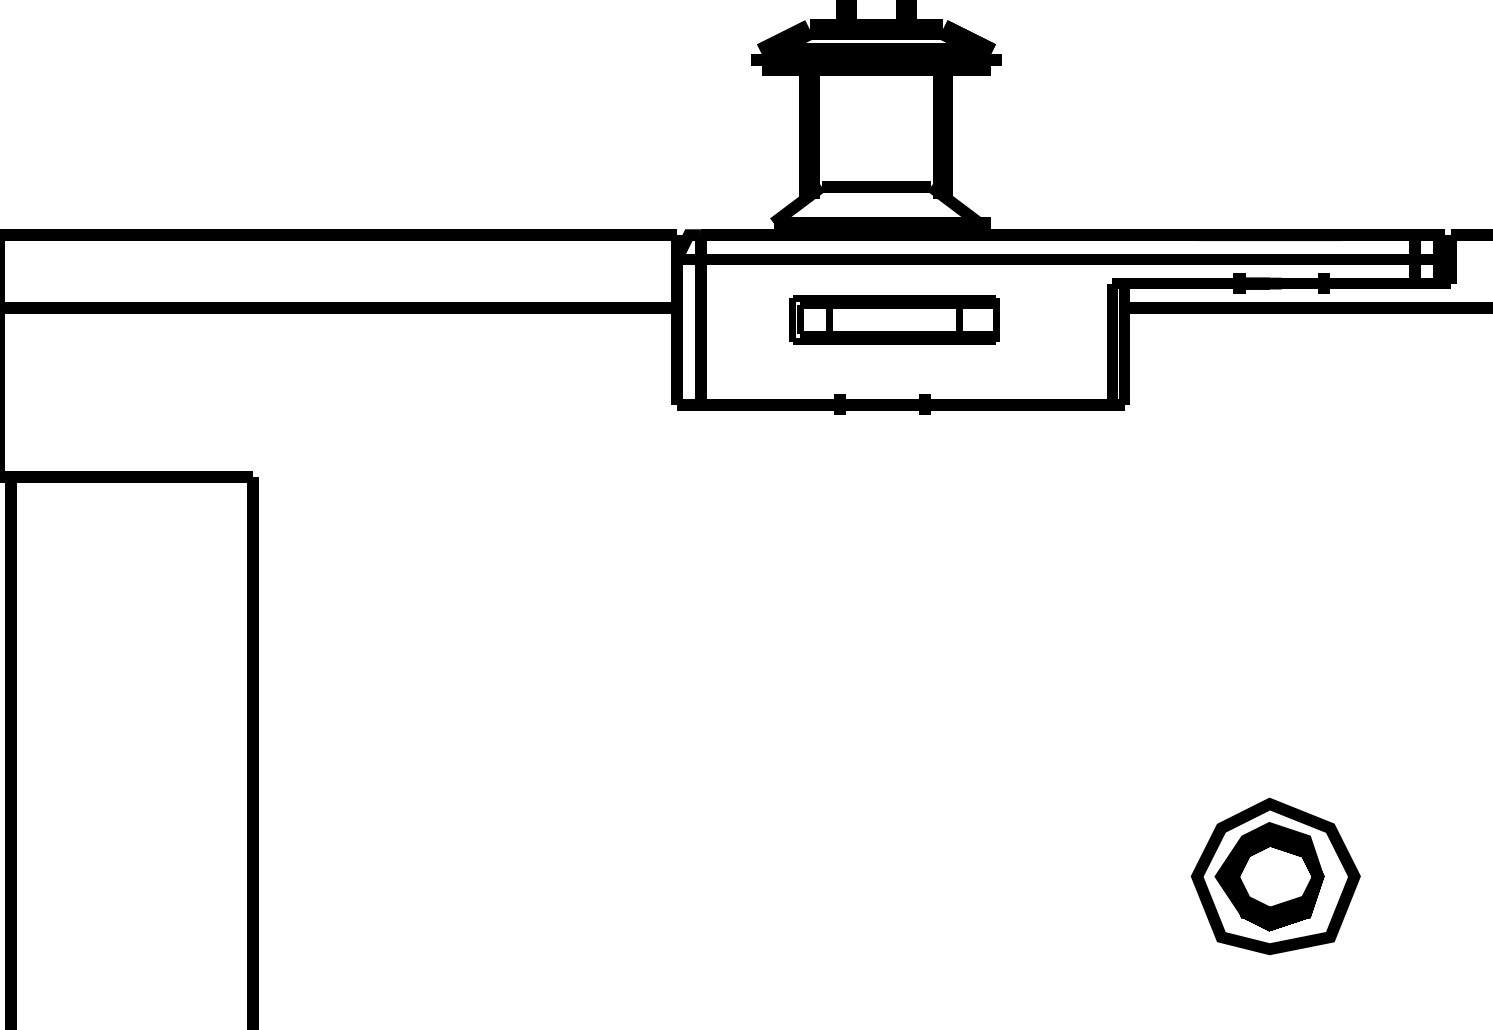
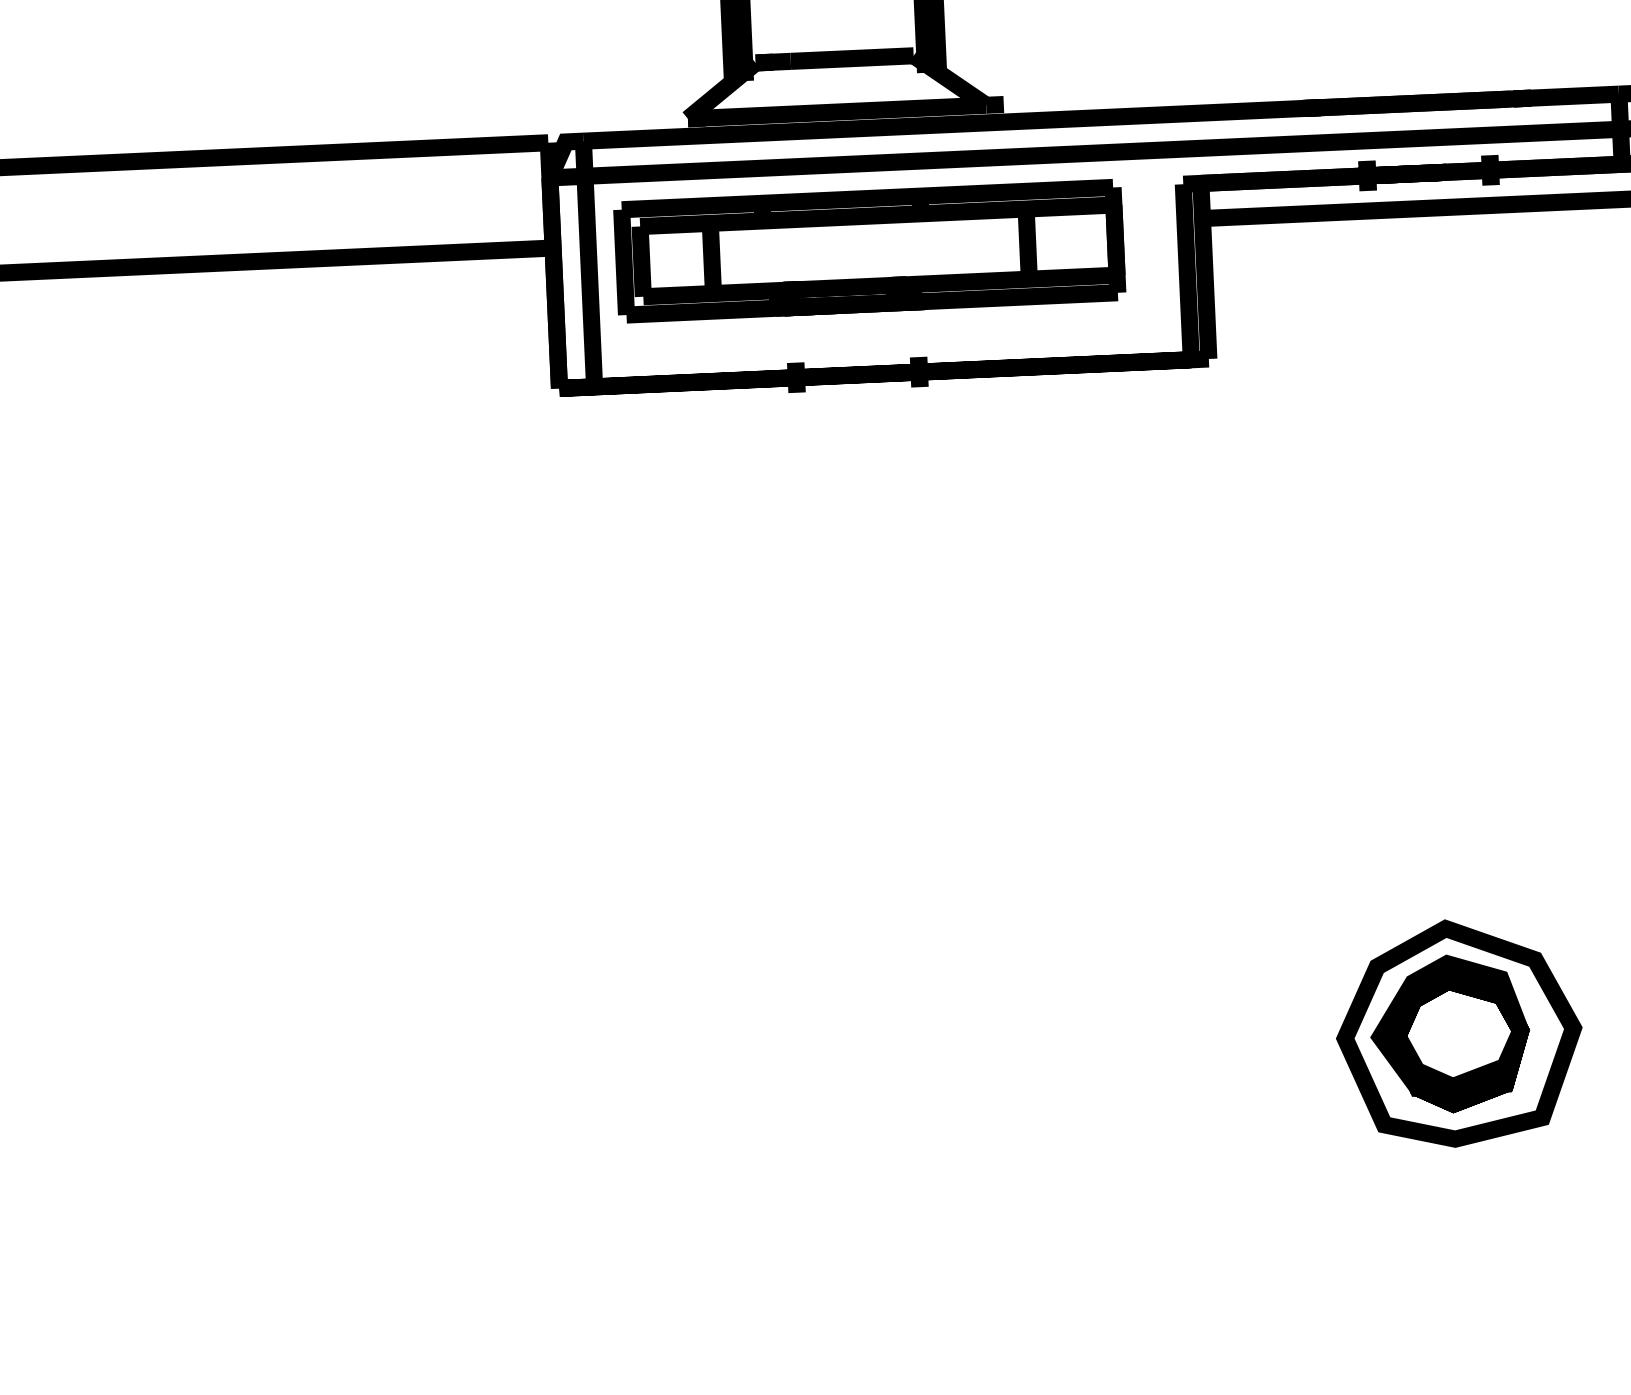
part: (894, 319) -> (869, 250), size x1.67

